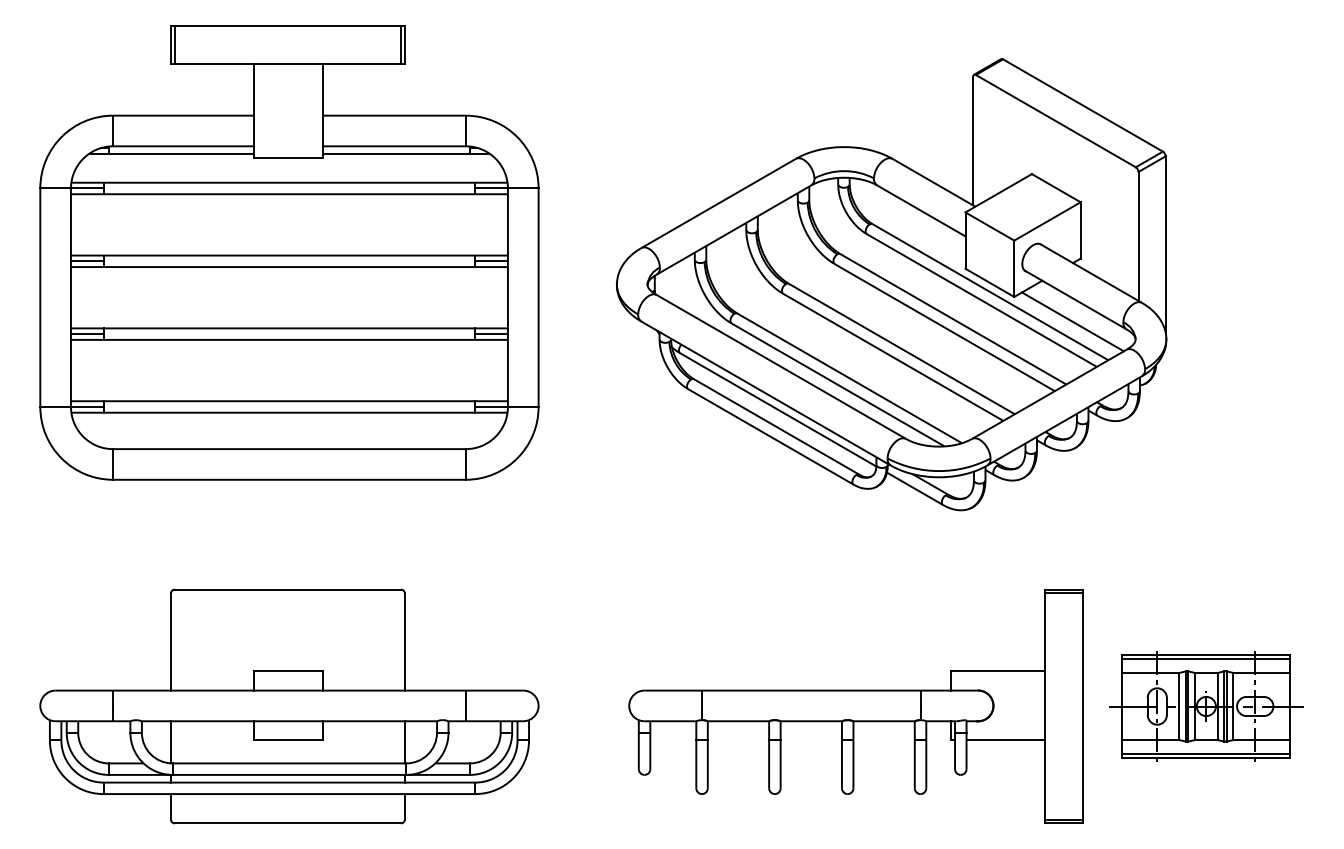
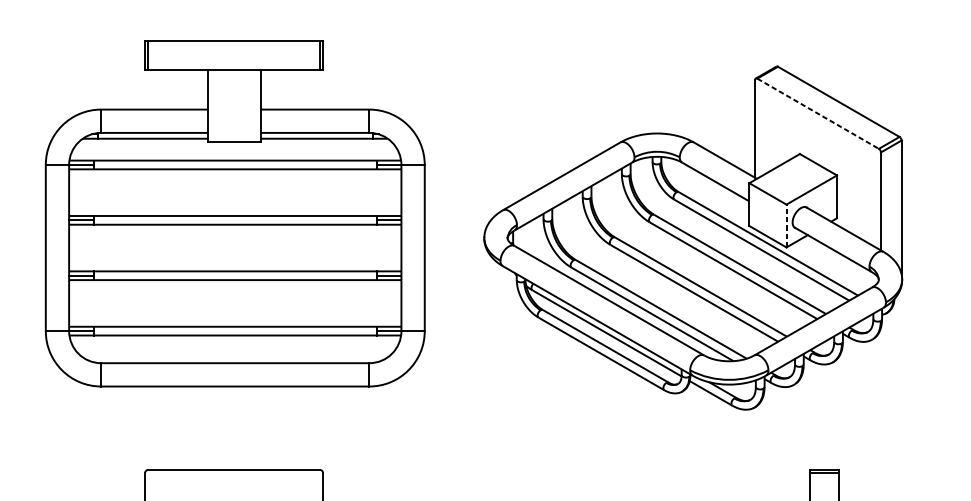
line: (1056, 121) -> (818, 114), solid -> dashed
line: (1014, 268) -> (786, 225), solid -> dashed
line: (1072, 321) -> (830, 266), removed

